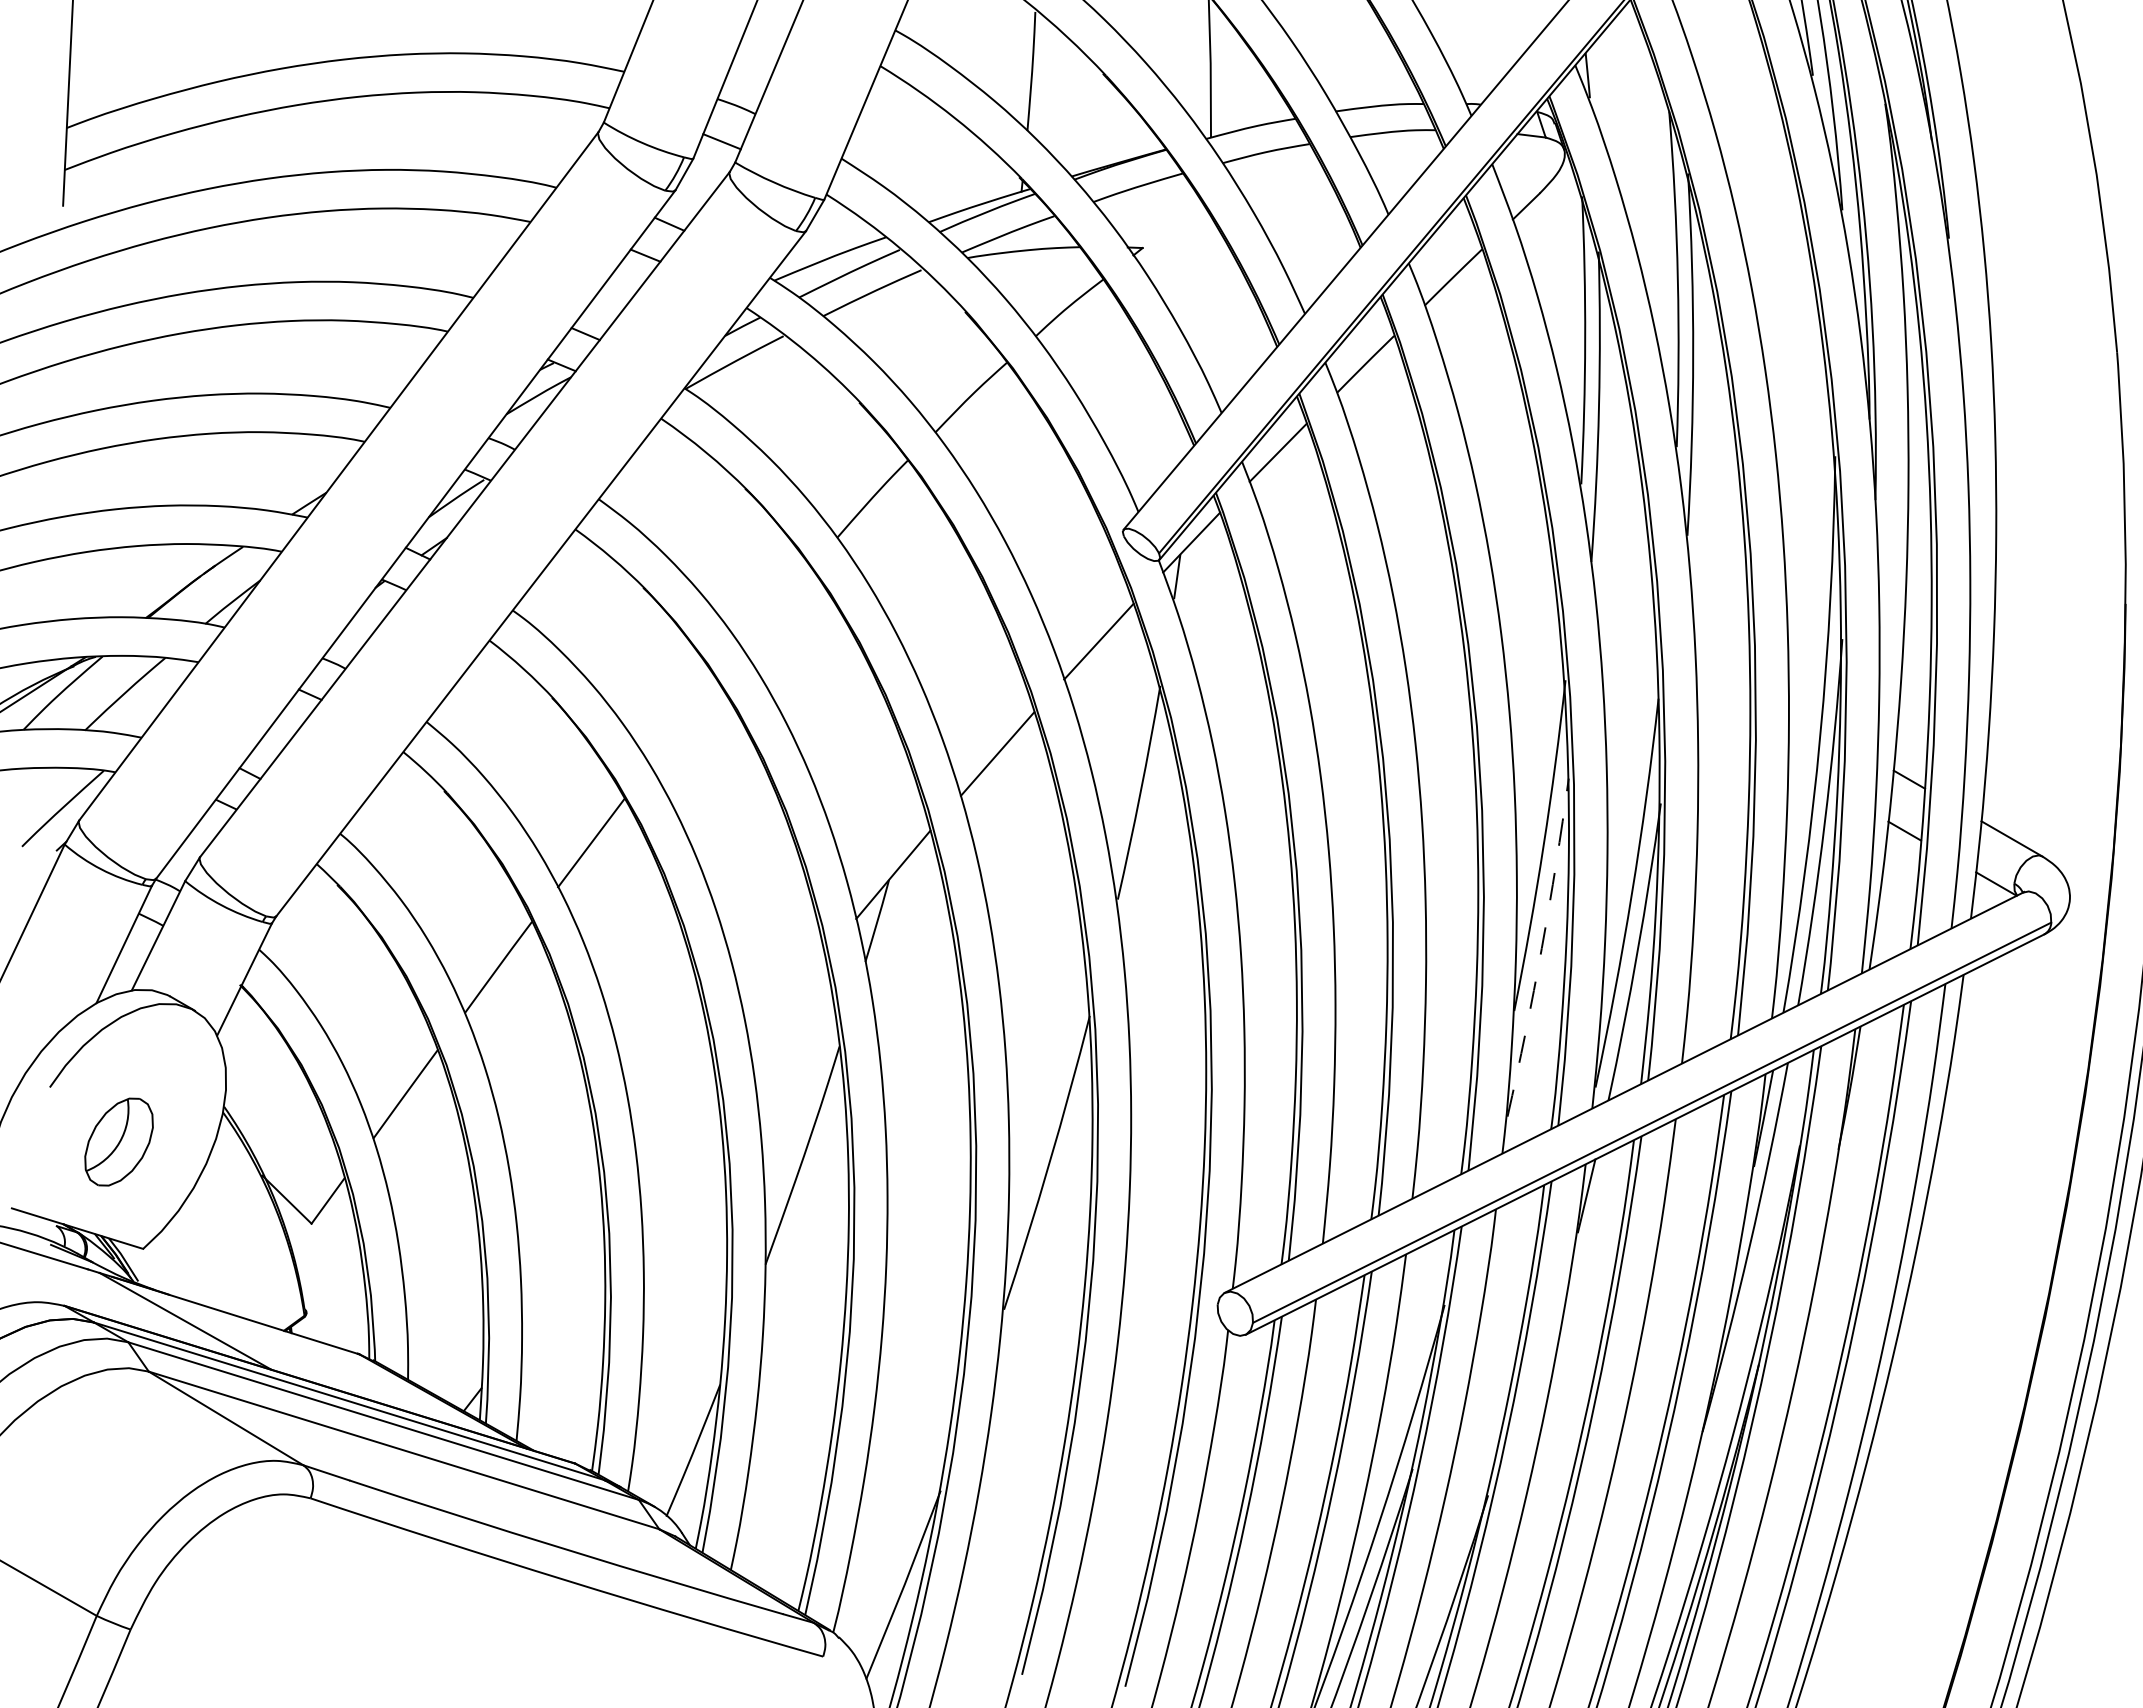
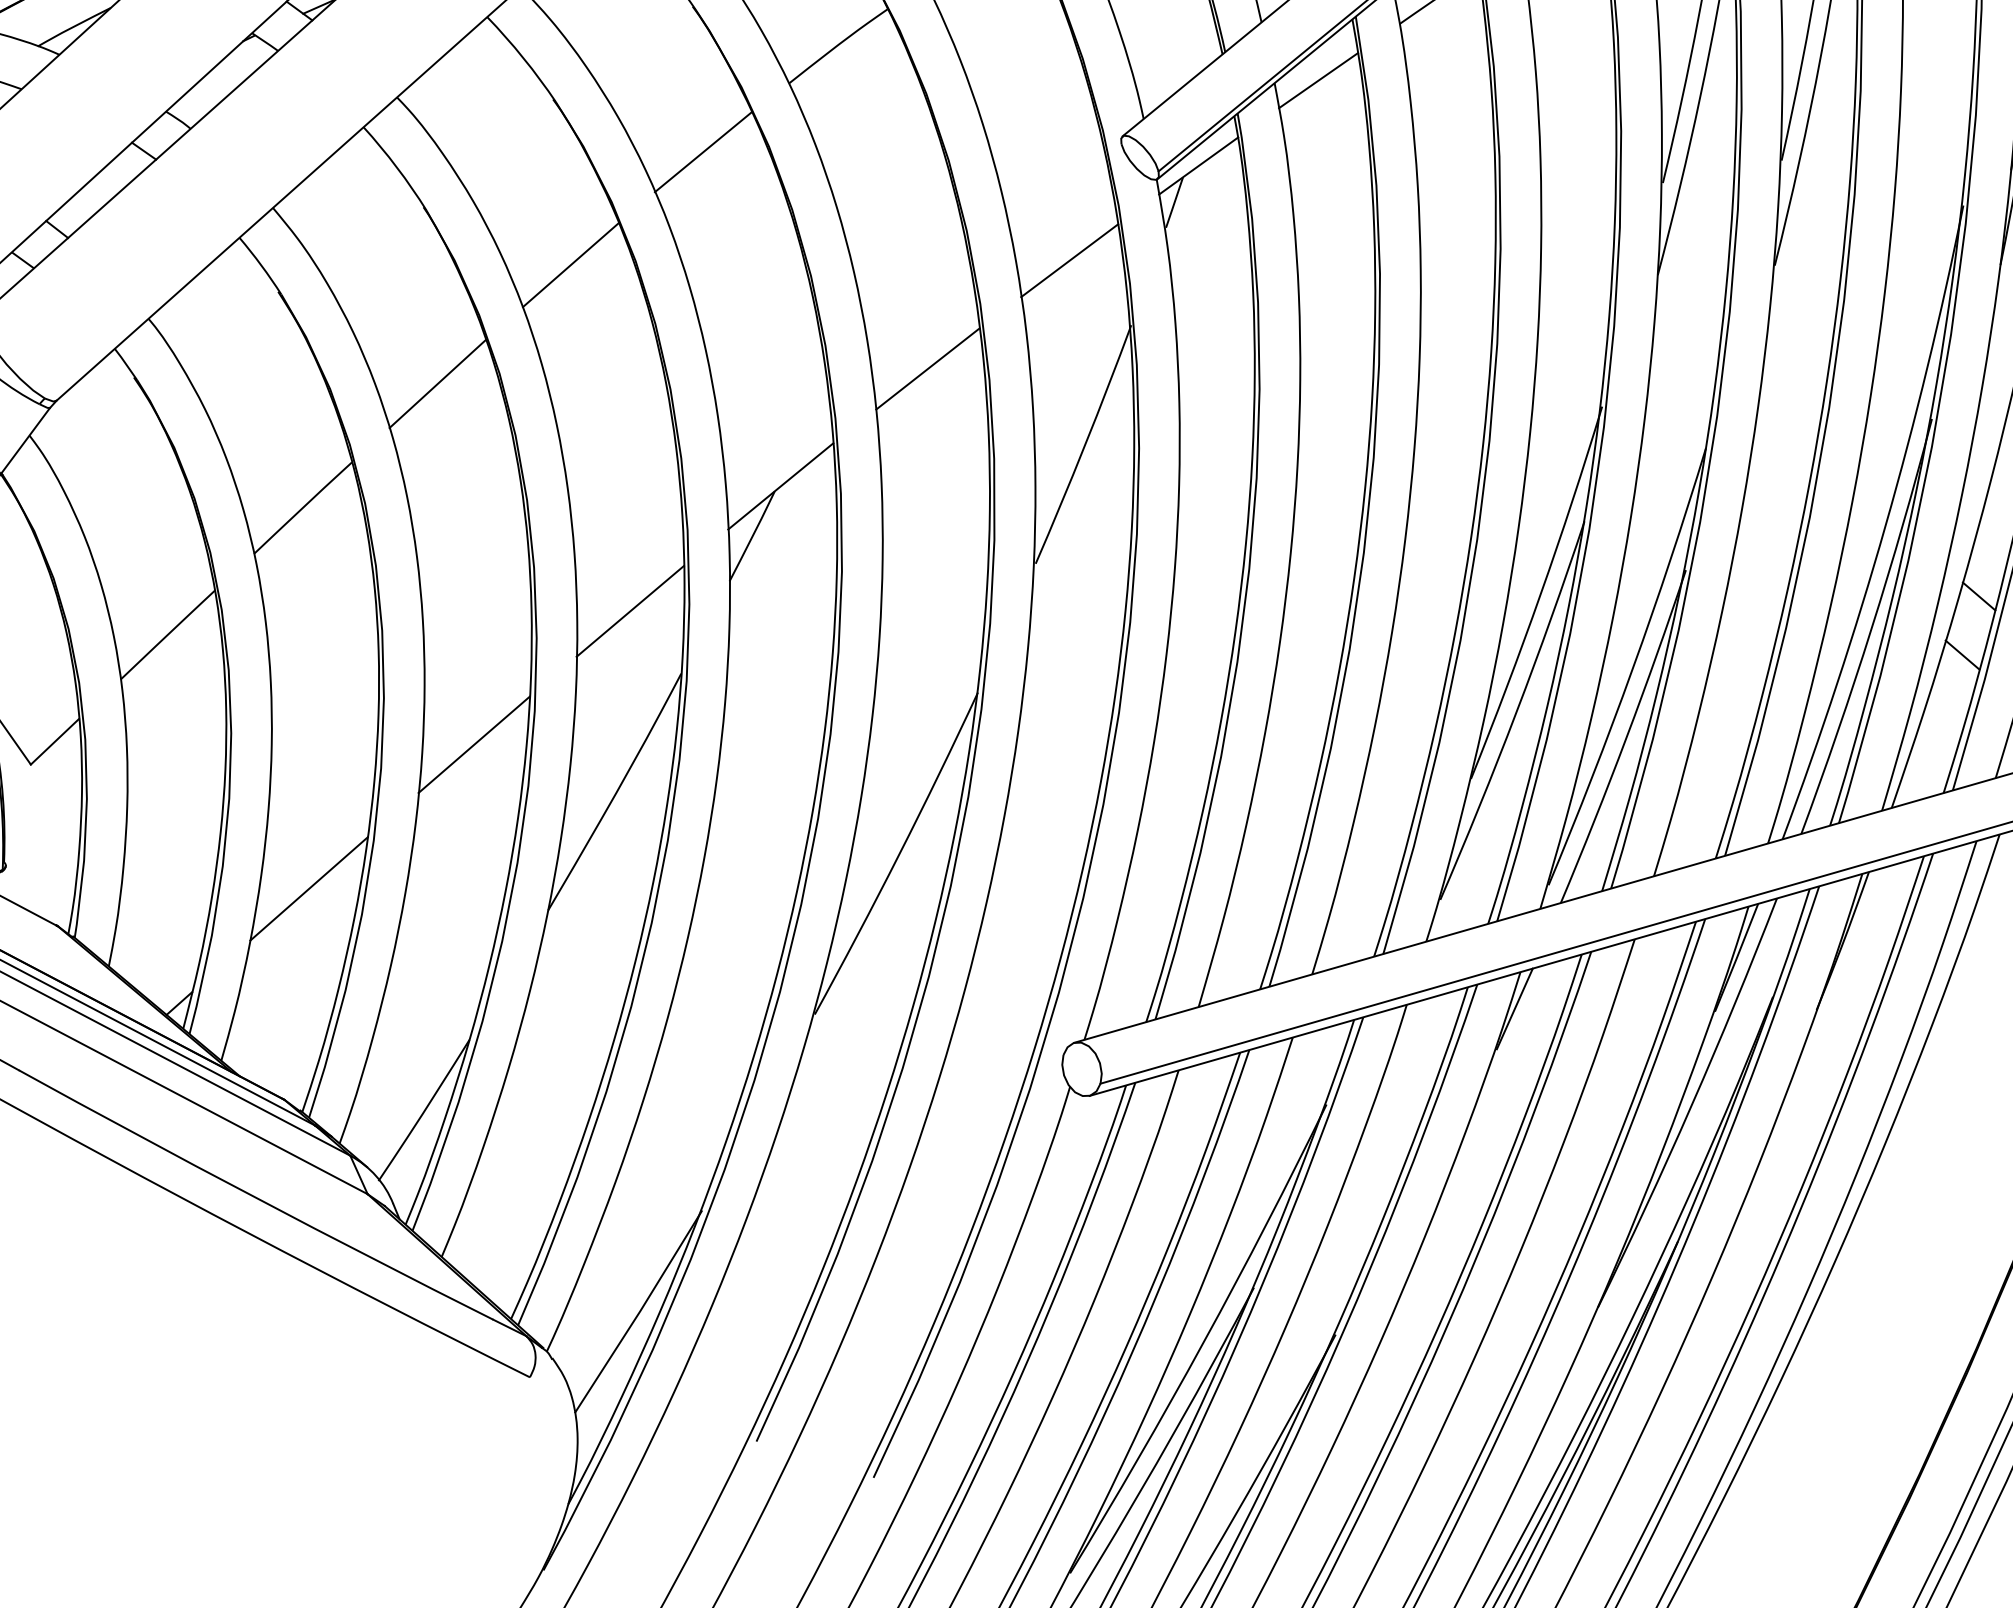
line: (776, 608) -> (703, 152), added
line: (683, 722) -> (570, 264), added
arc: (1541, 948) -> (1516, 712), dashed -> solid
line: (786, 1002) -> (629, 611), added
line: (677, 1137) -> (473, 744), added
line: (562, 1283) -> (308, 888), added

